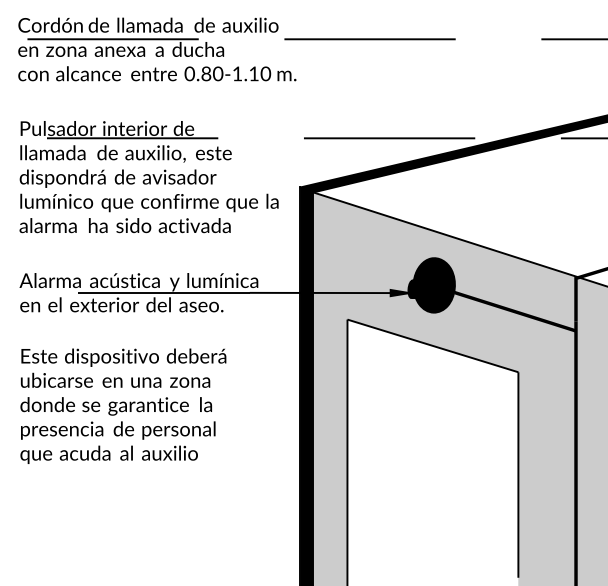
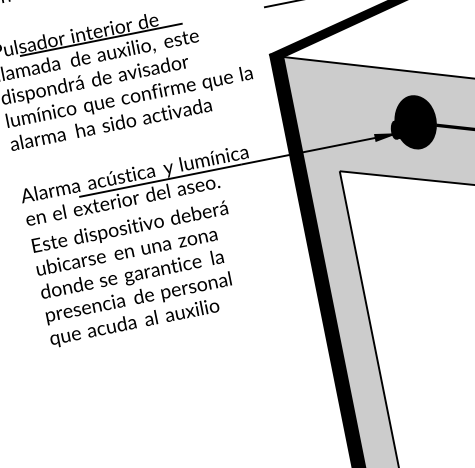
text: (123, 405) -> (138, 273), moved

